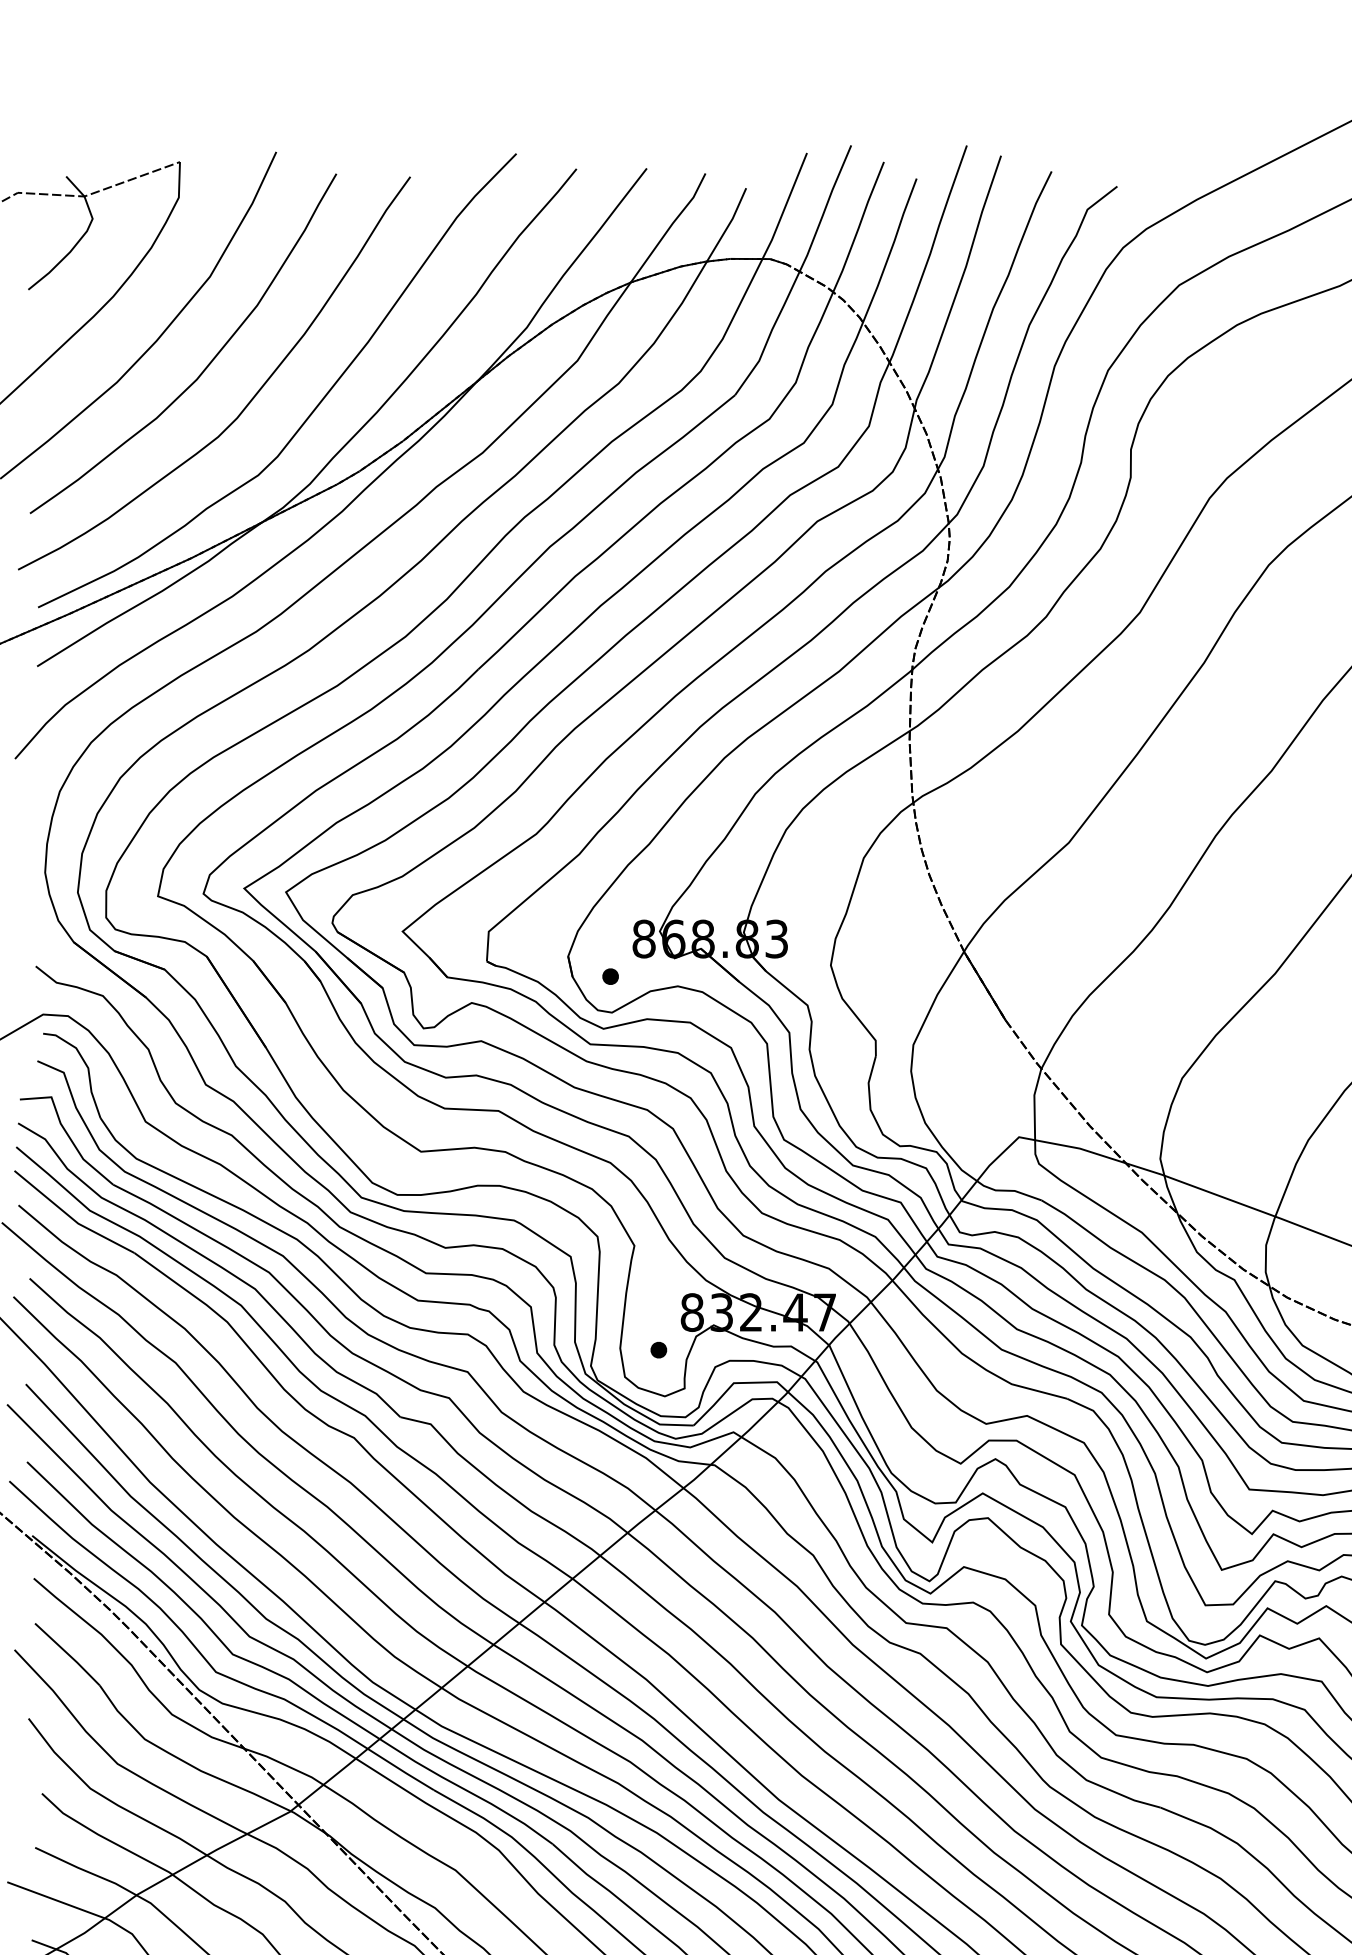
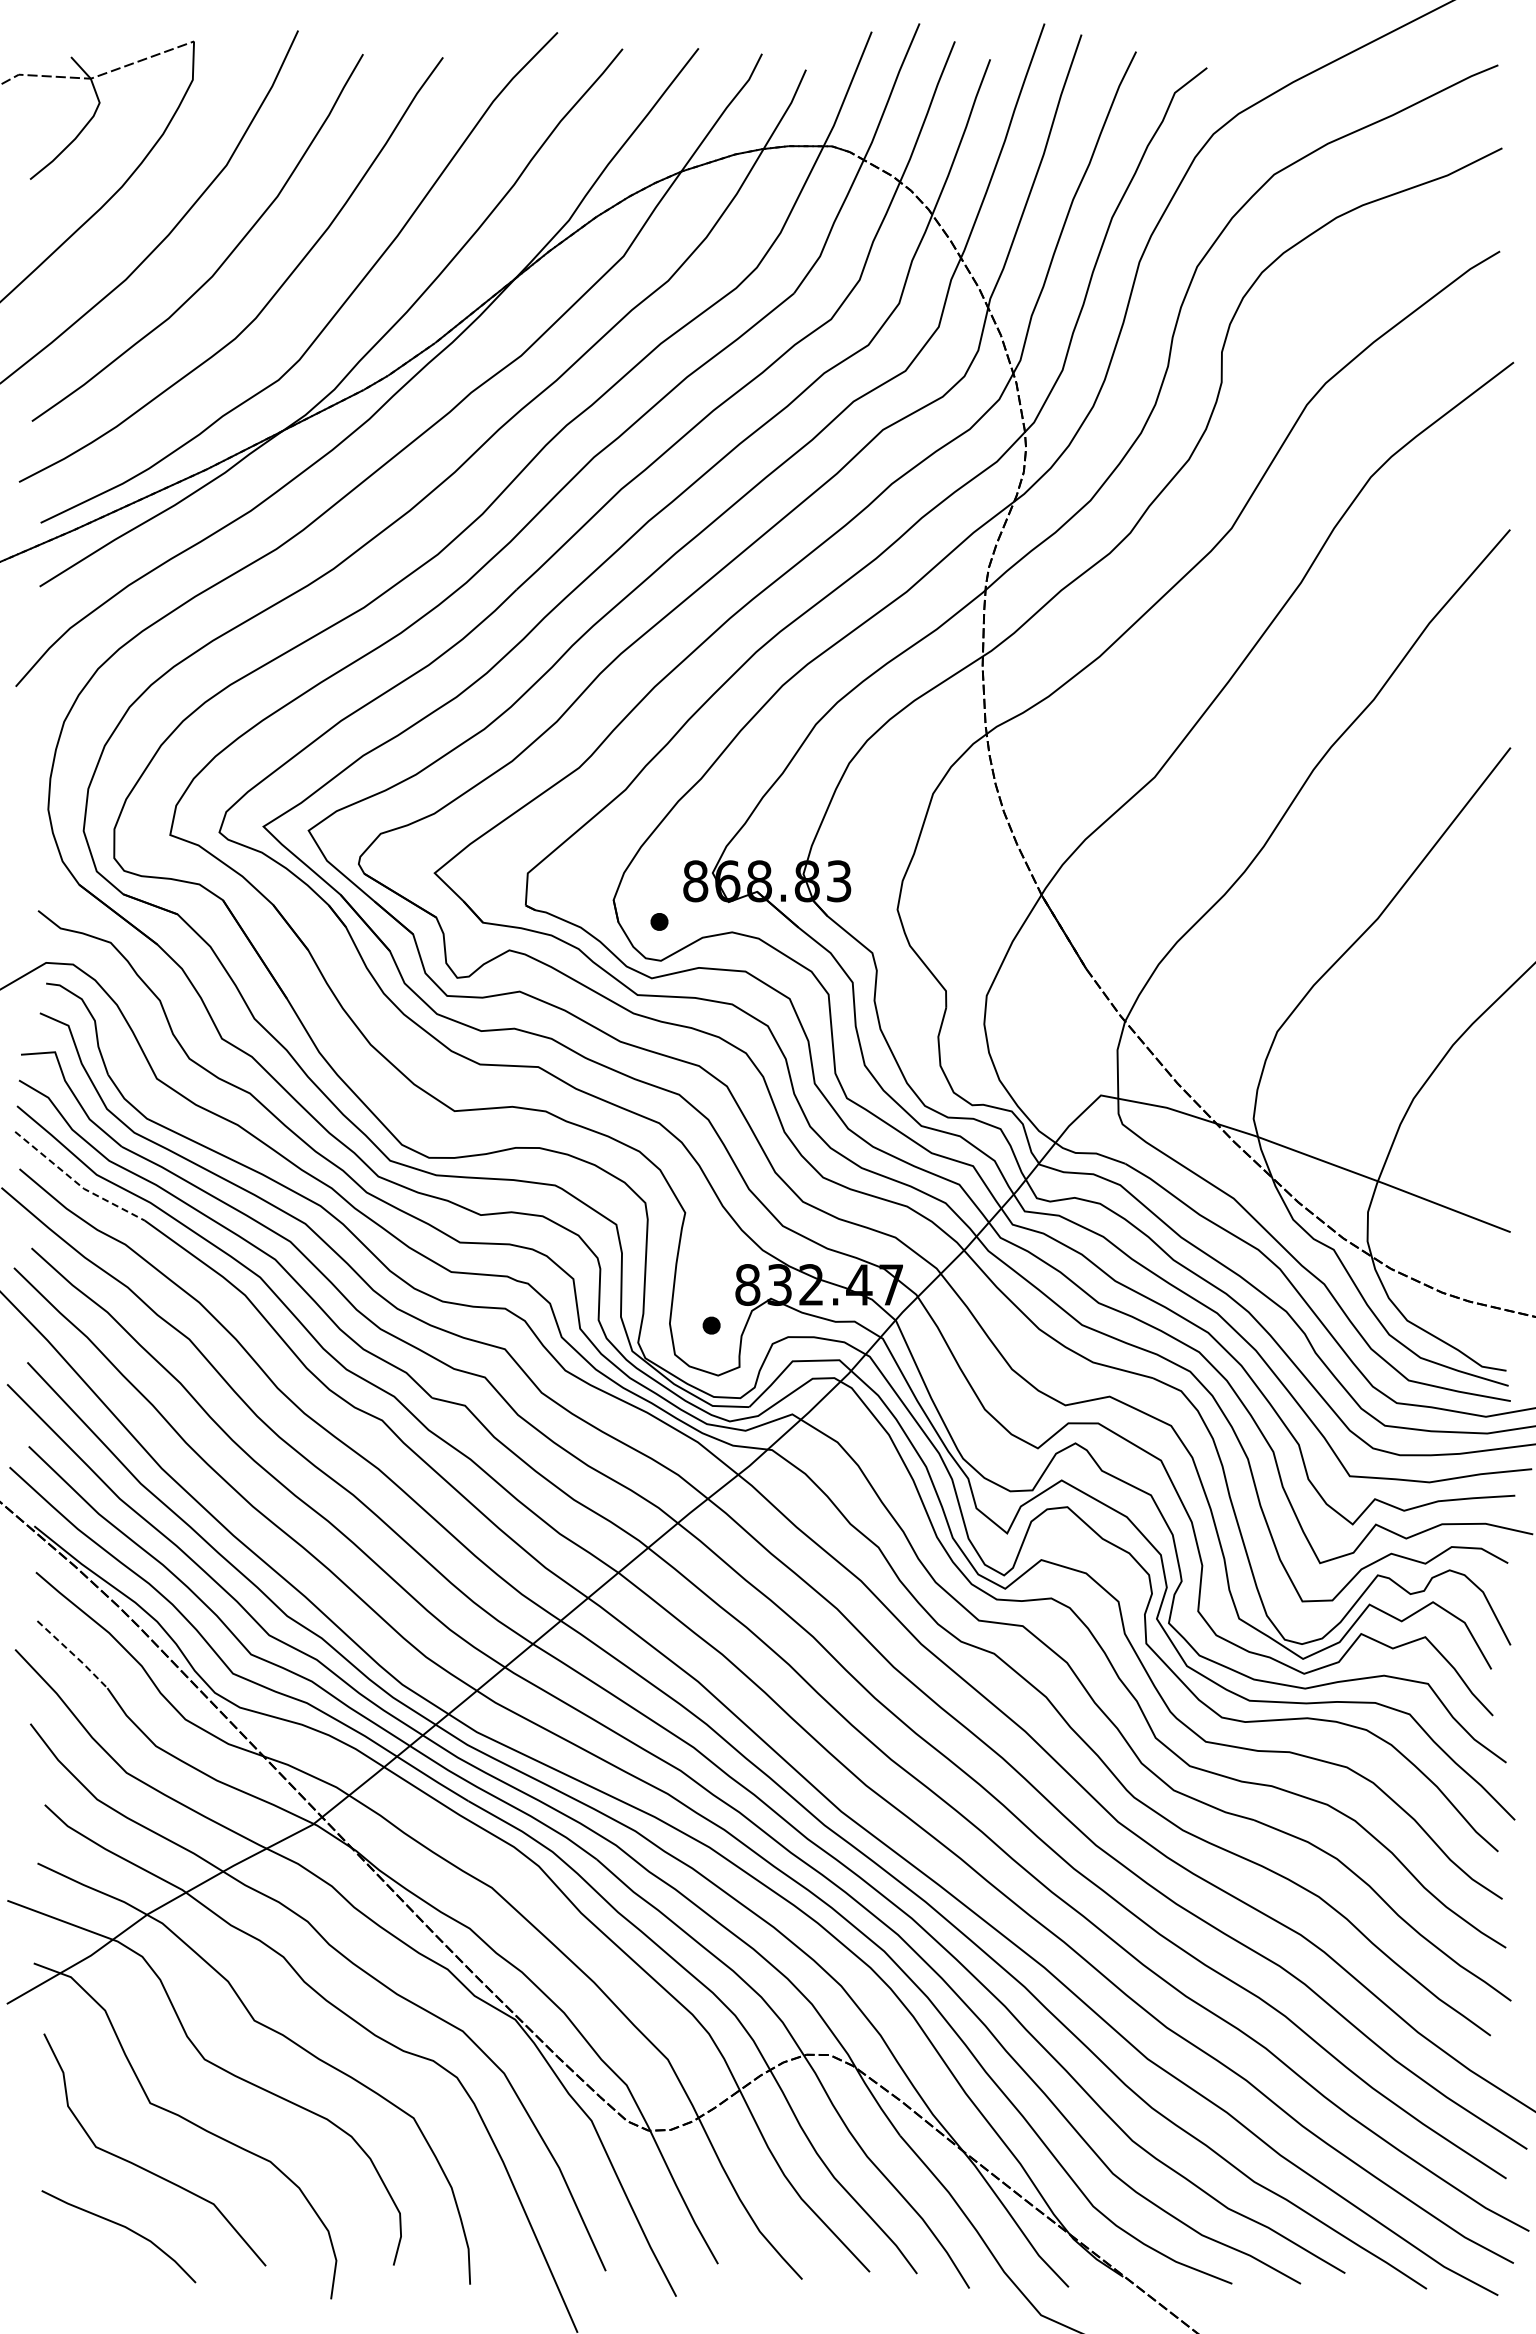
line: (71, 1217) -> (76, 1182), solid -> dashed
line: (68, 1654) -> (73, 1654), solid -> dashed

